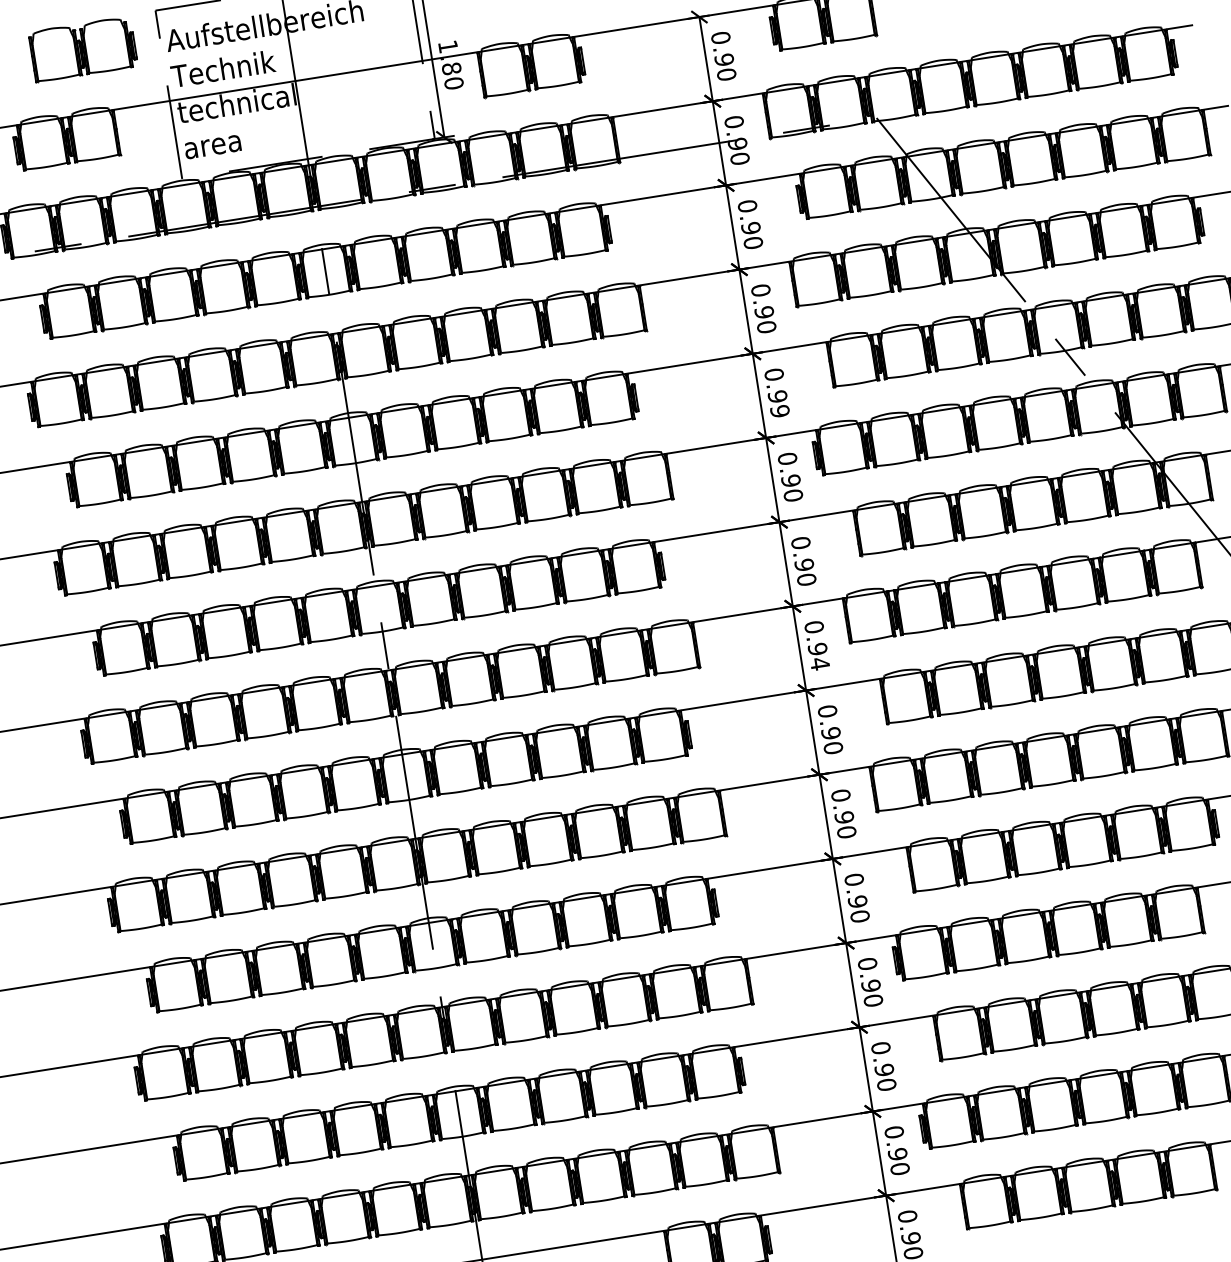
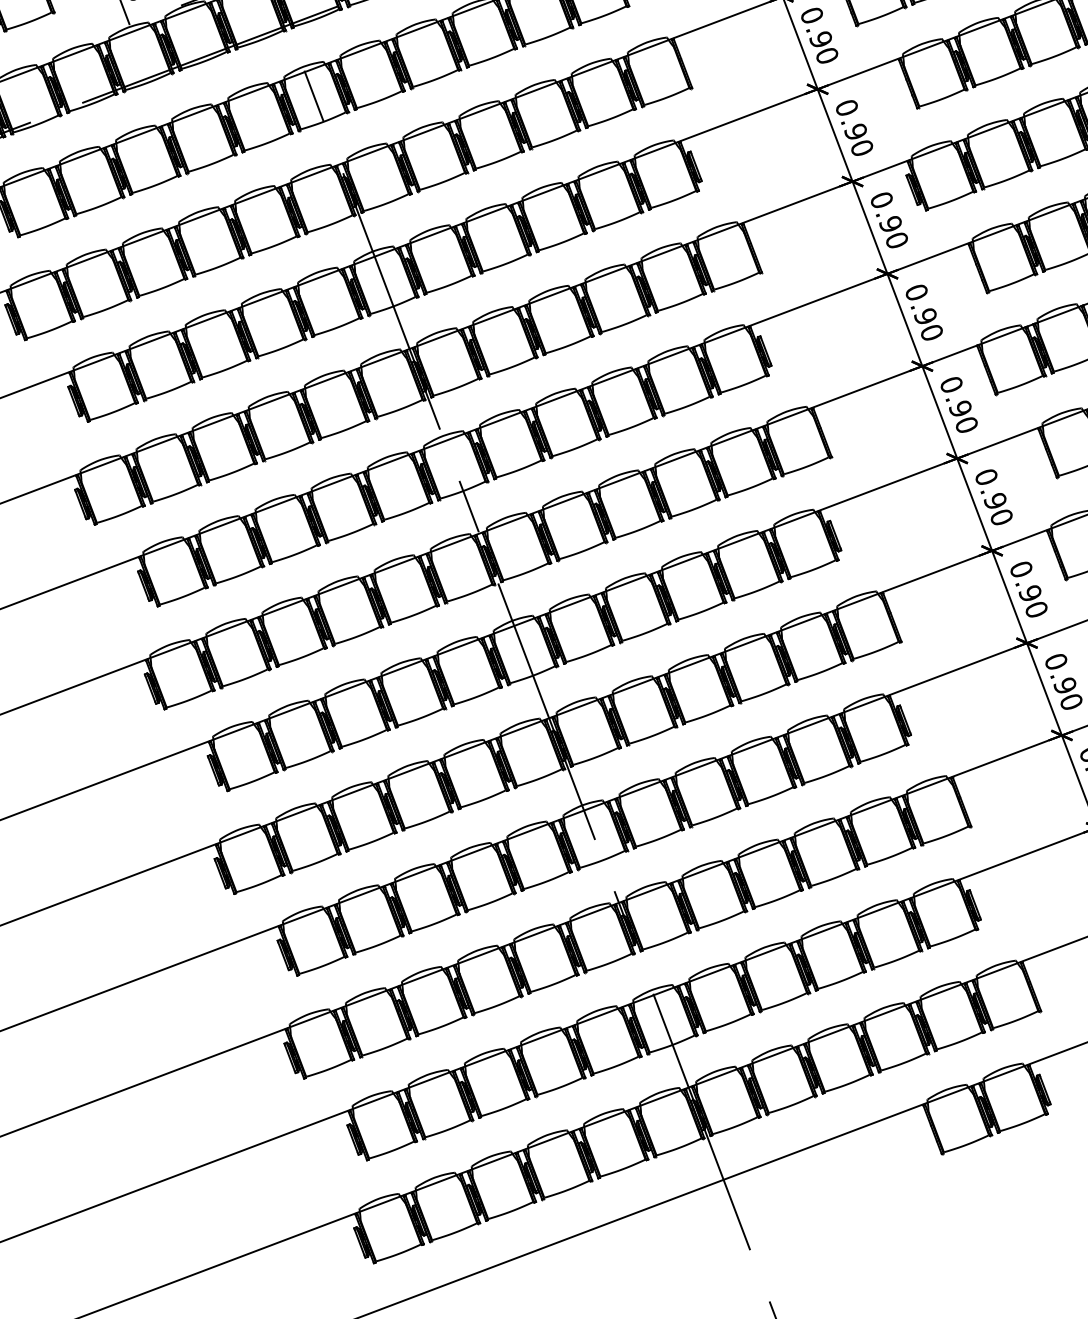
text: (779, 411) -> (861, 148), 0.99 -> 0.90
text: (819, 664) -> (966, 425), 0.94 -> 0.90

